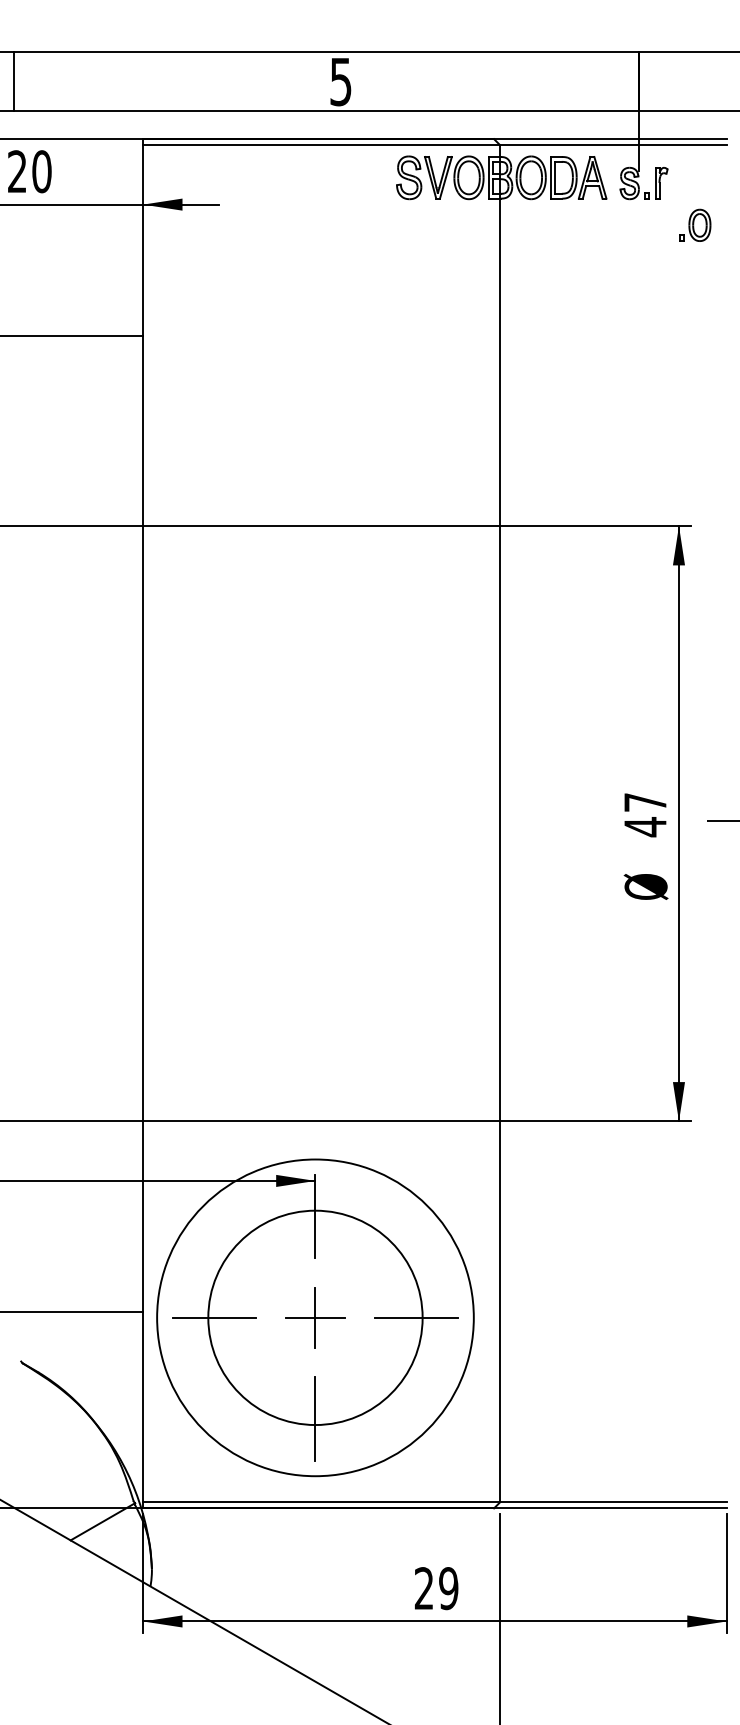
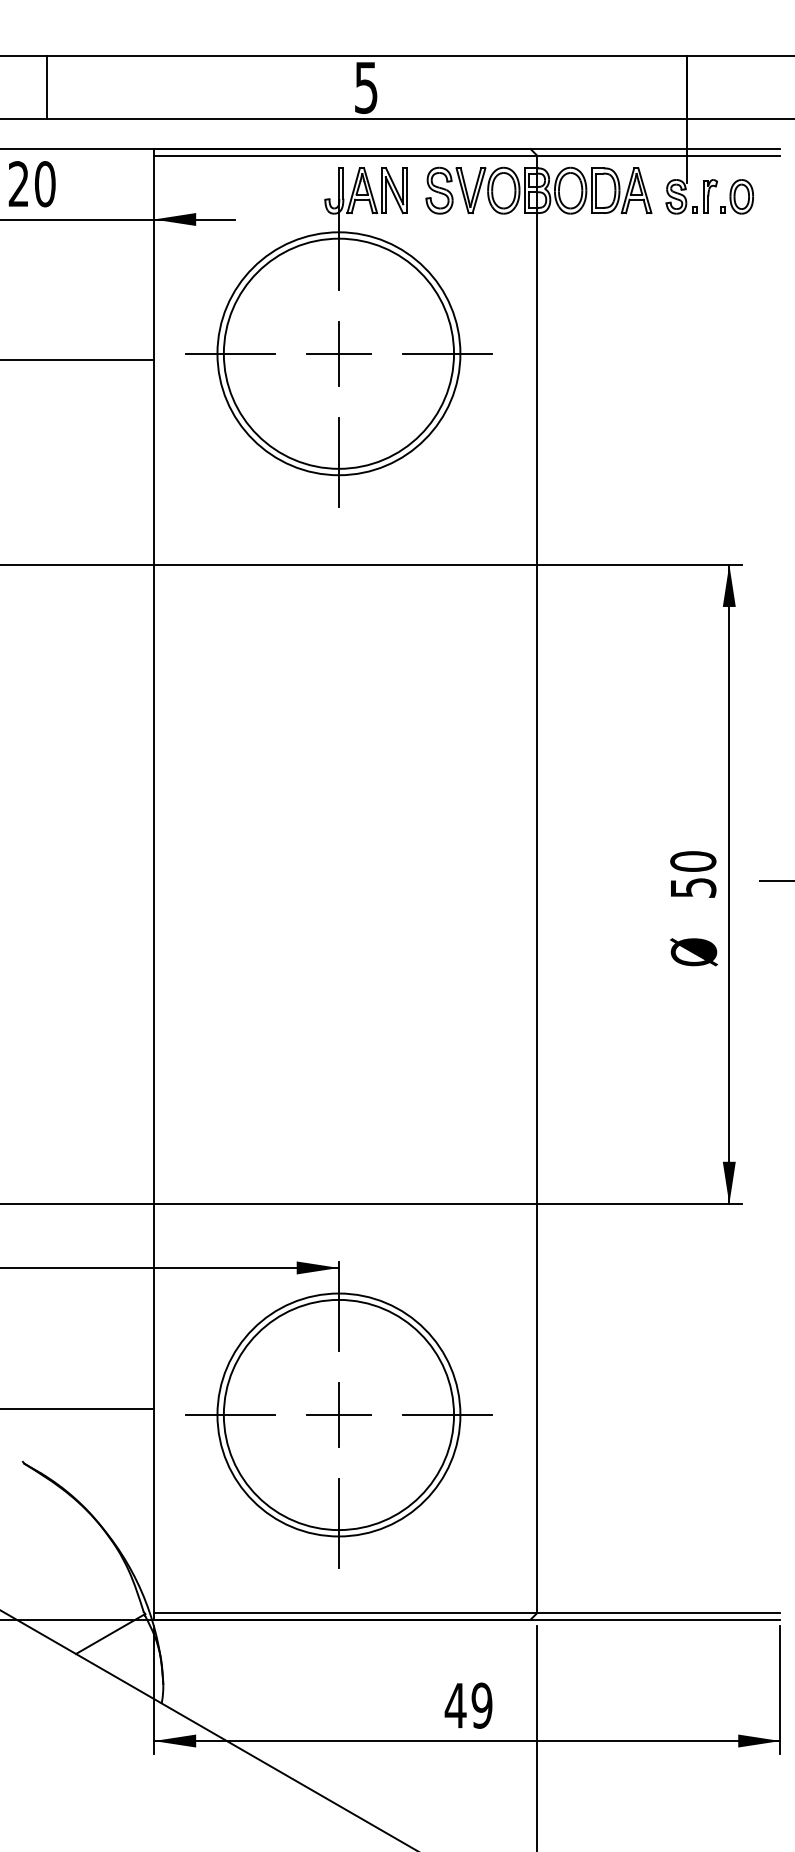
line: (14, 81) -> (47, 87), moved
part: (694, 225) -> (736, 196), moved
part: (315, 314) -> (338, 337), added
text: (645, 814) -> (693, 874), 47 -> 50
circle: (315, 1317) -> (338, 1414), size x0.71
text: (424, 1588) -> (455, 1705), 29 -> 49

